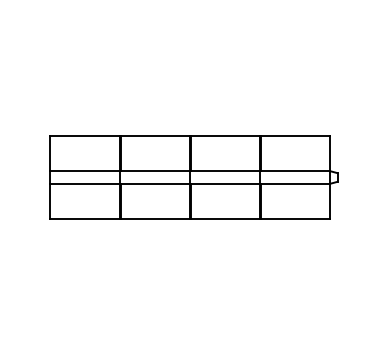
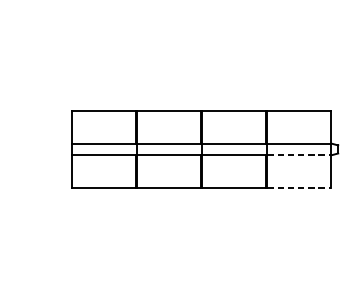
line: (295, 183) -> (299, 155), solid -> dashed
line: (295, 219) -> (299, 188), solid -> dashed

